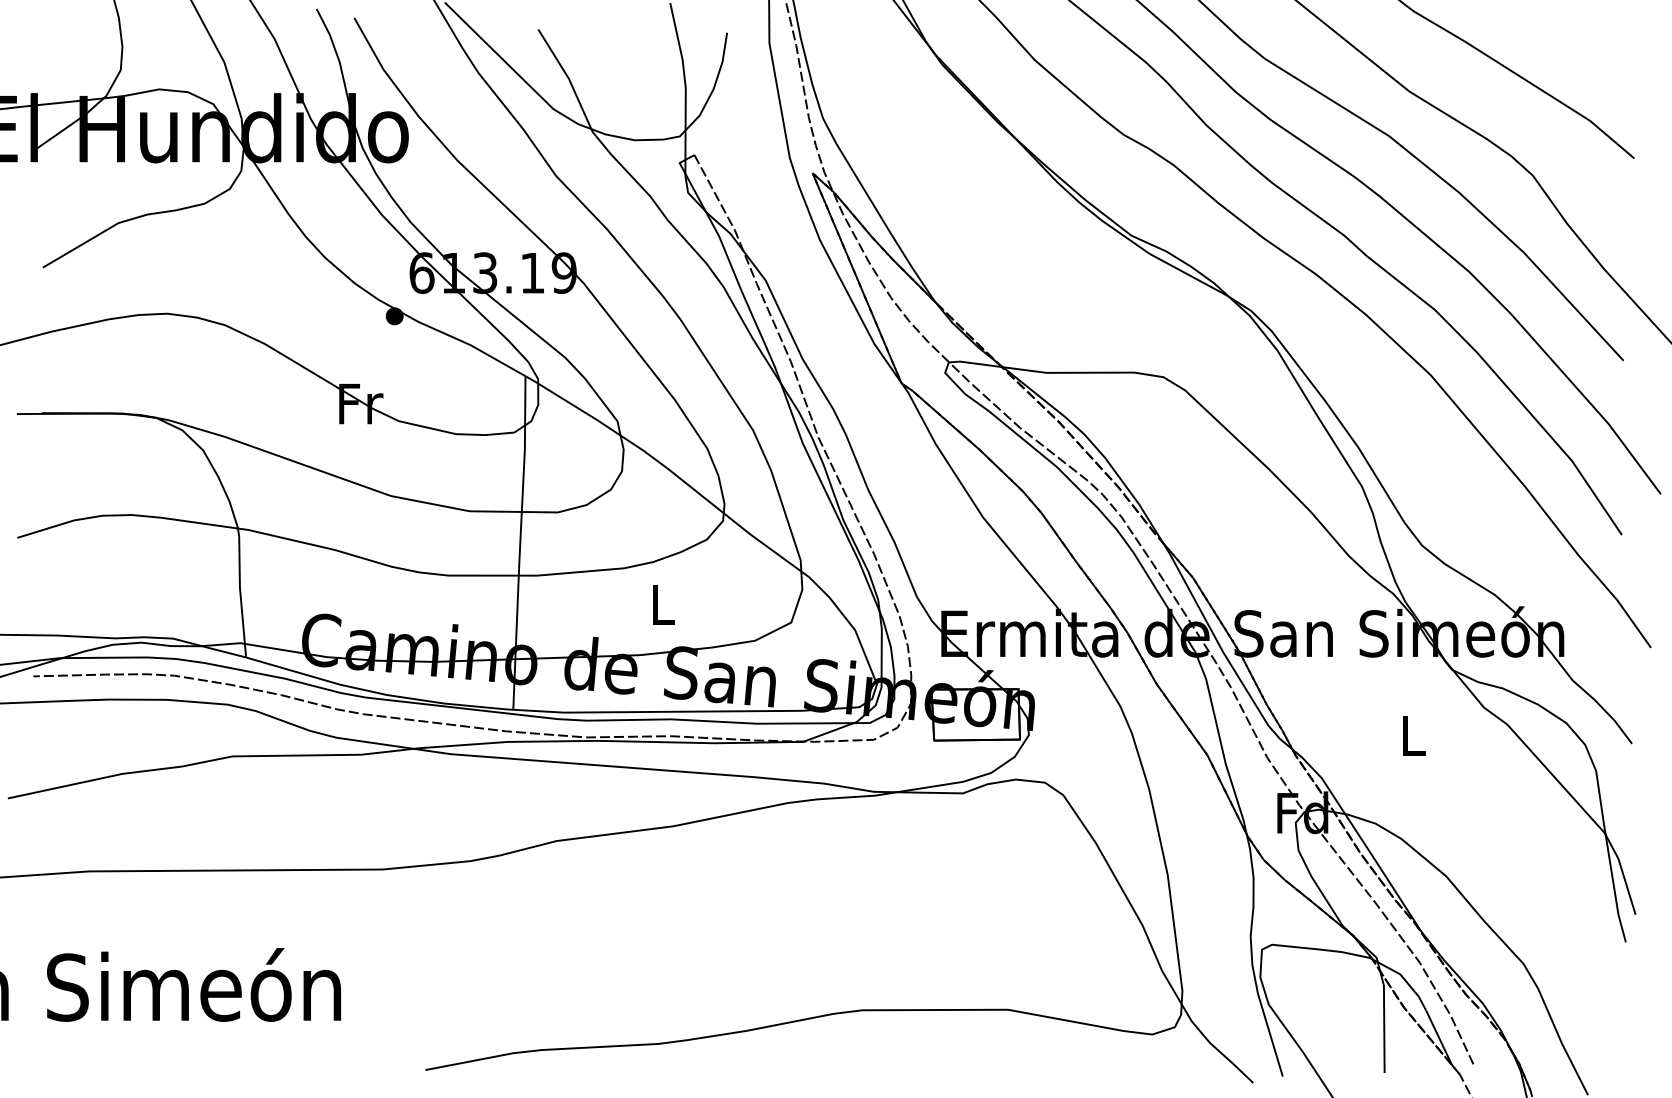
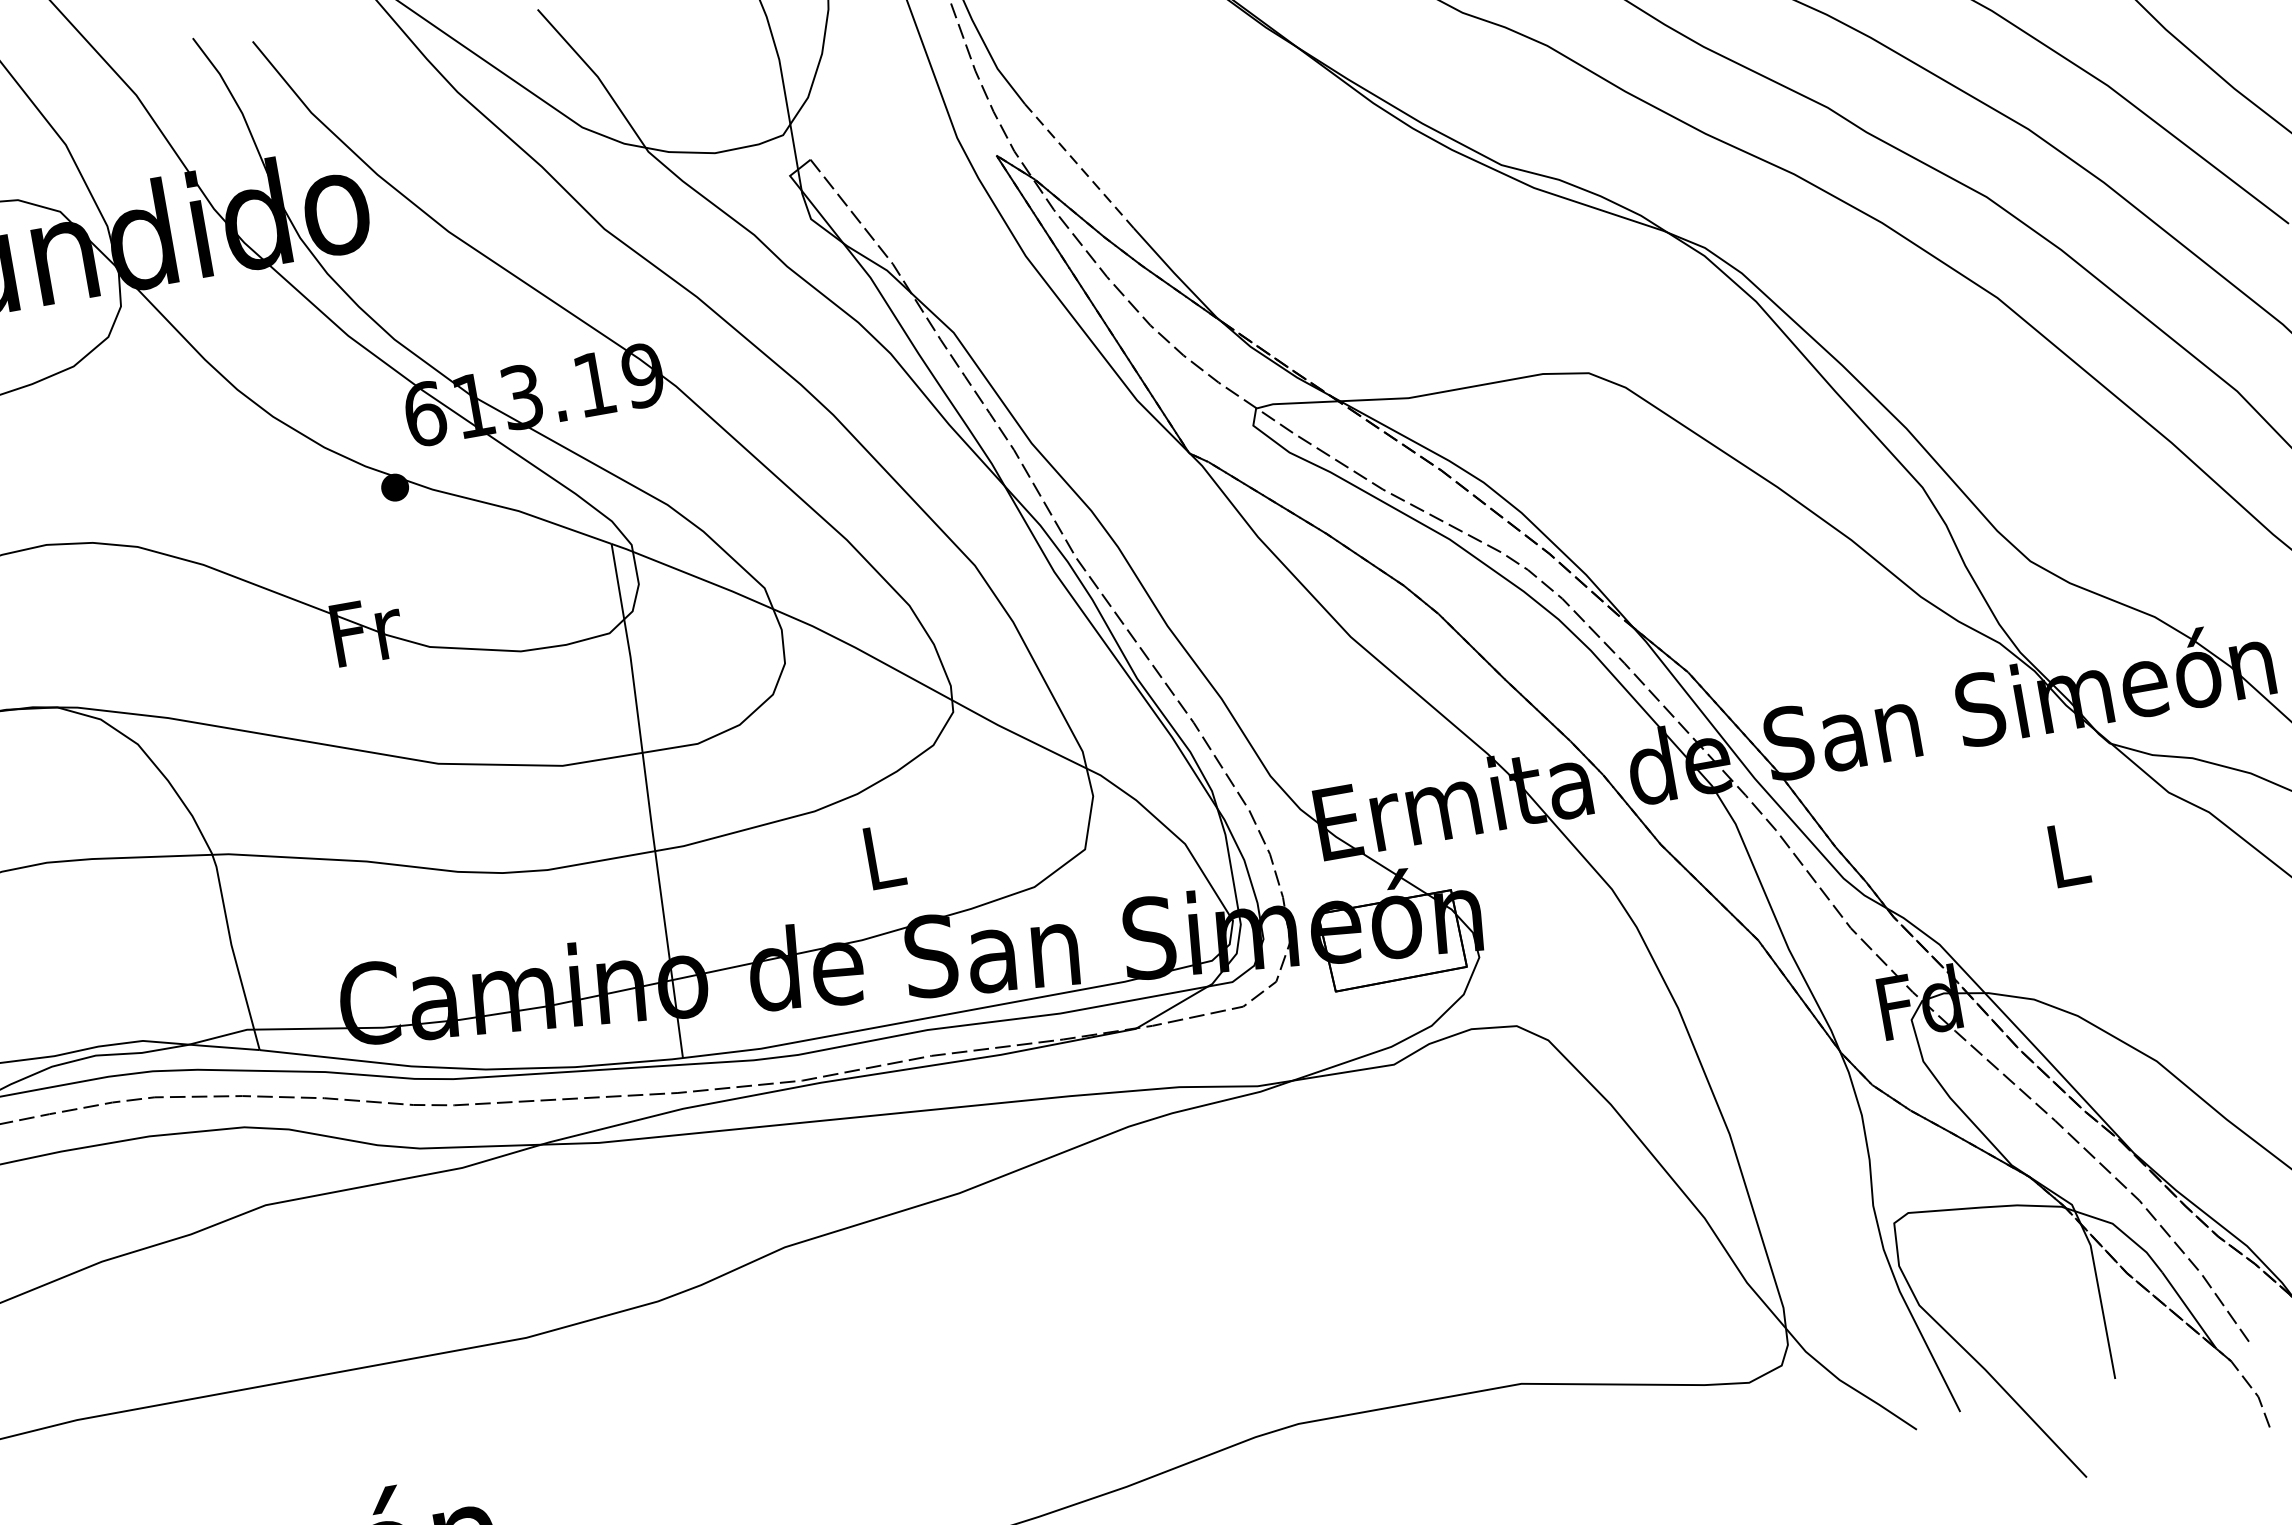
line: (863, 189) -> (1078, 166), solid -> dashed

